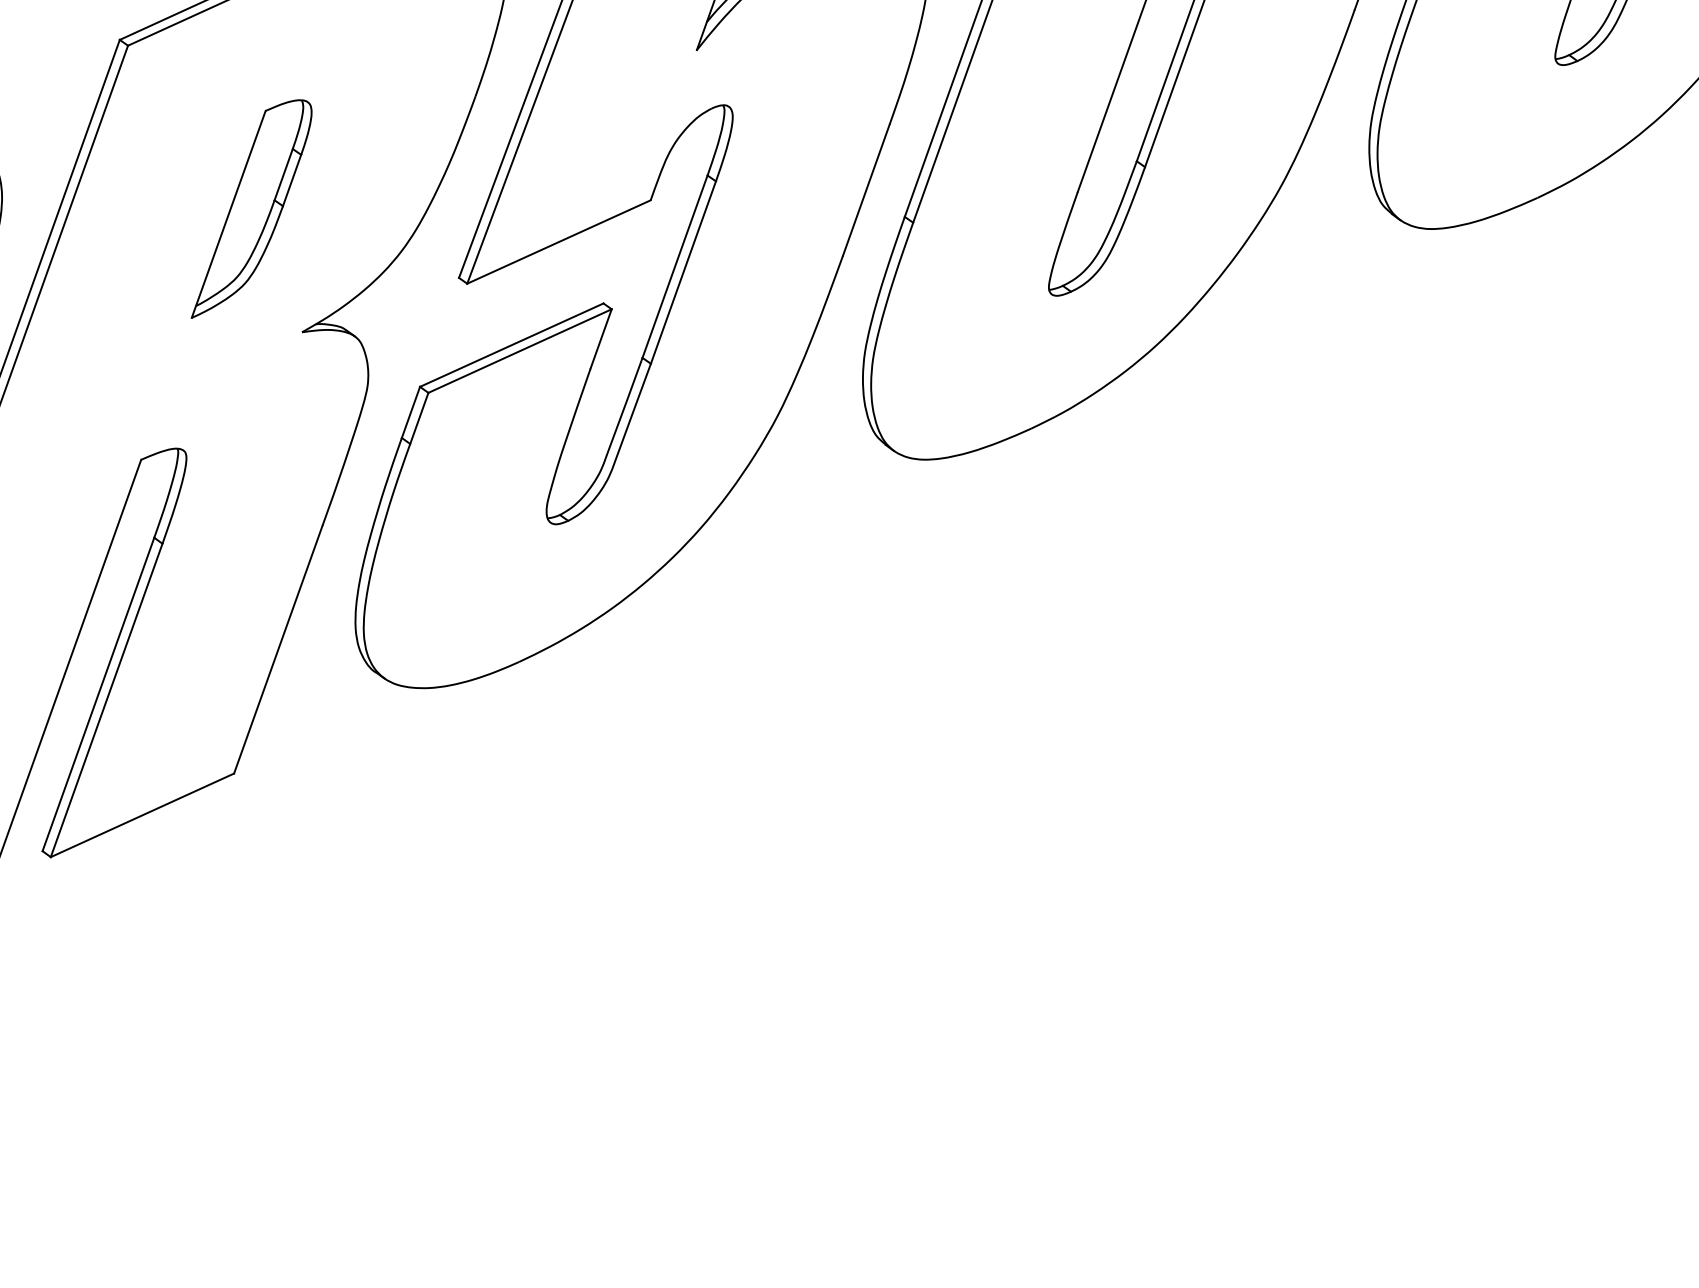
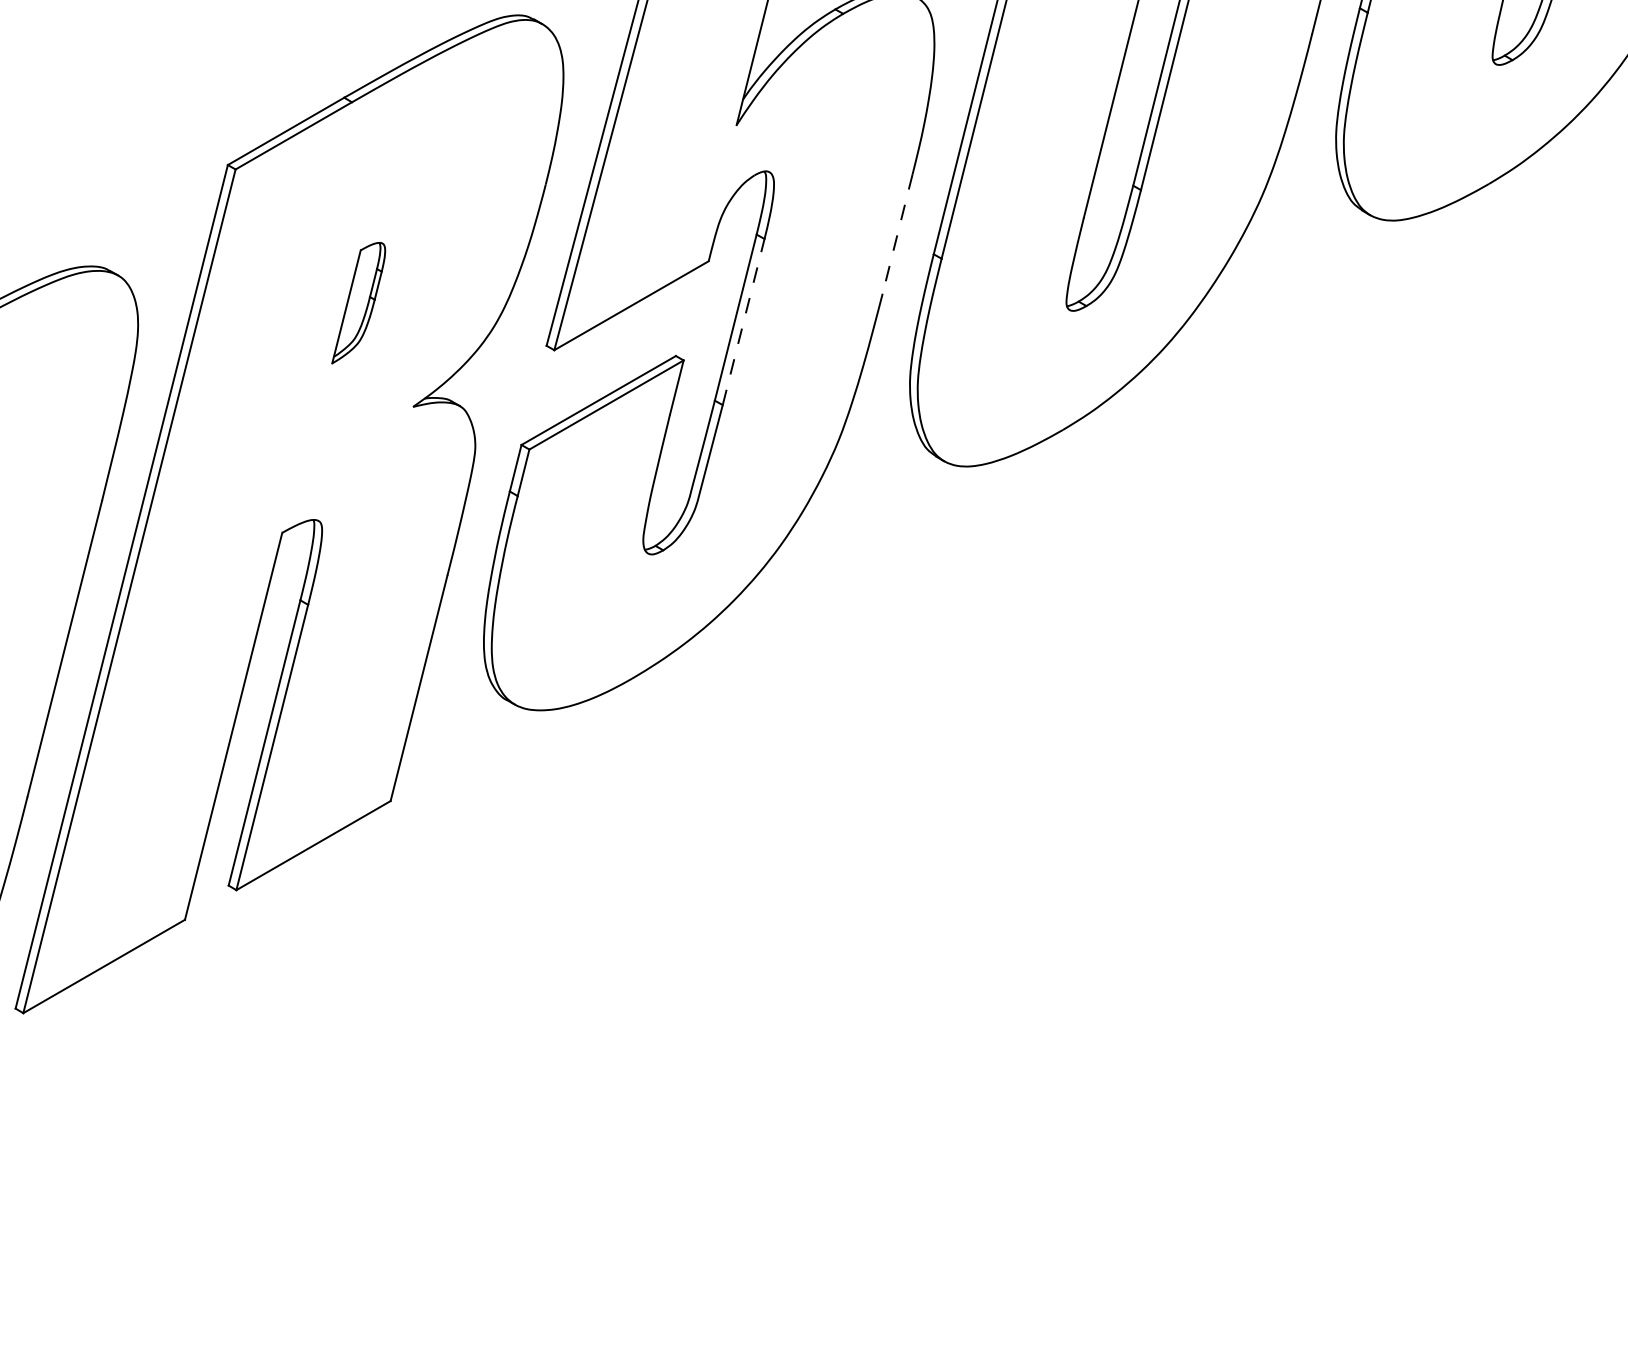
line: (866, 189) -> (897, 233), solid -> dashed
part: (251, 208) -> (358, 302), size x0.6
line: (683, 273) -> (743, 322), solid -> dashed

